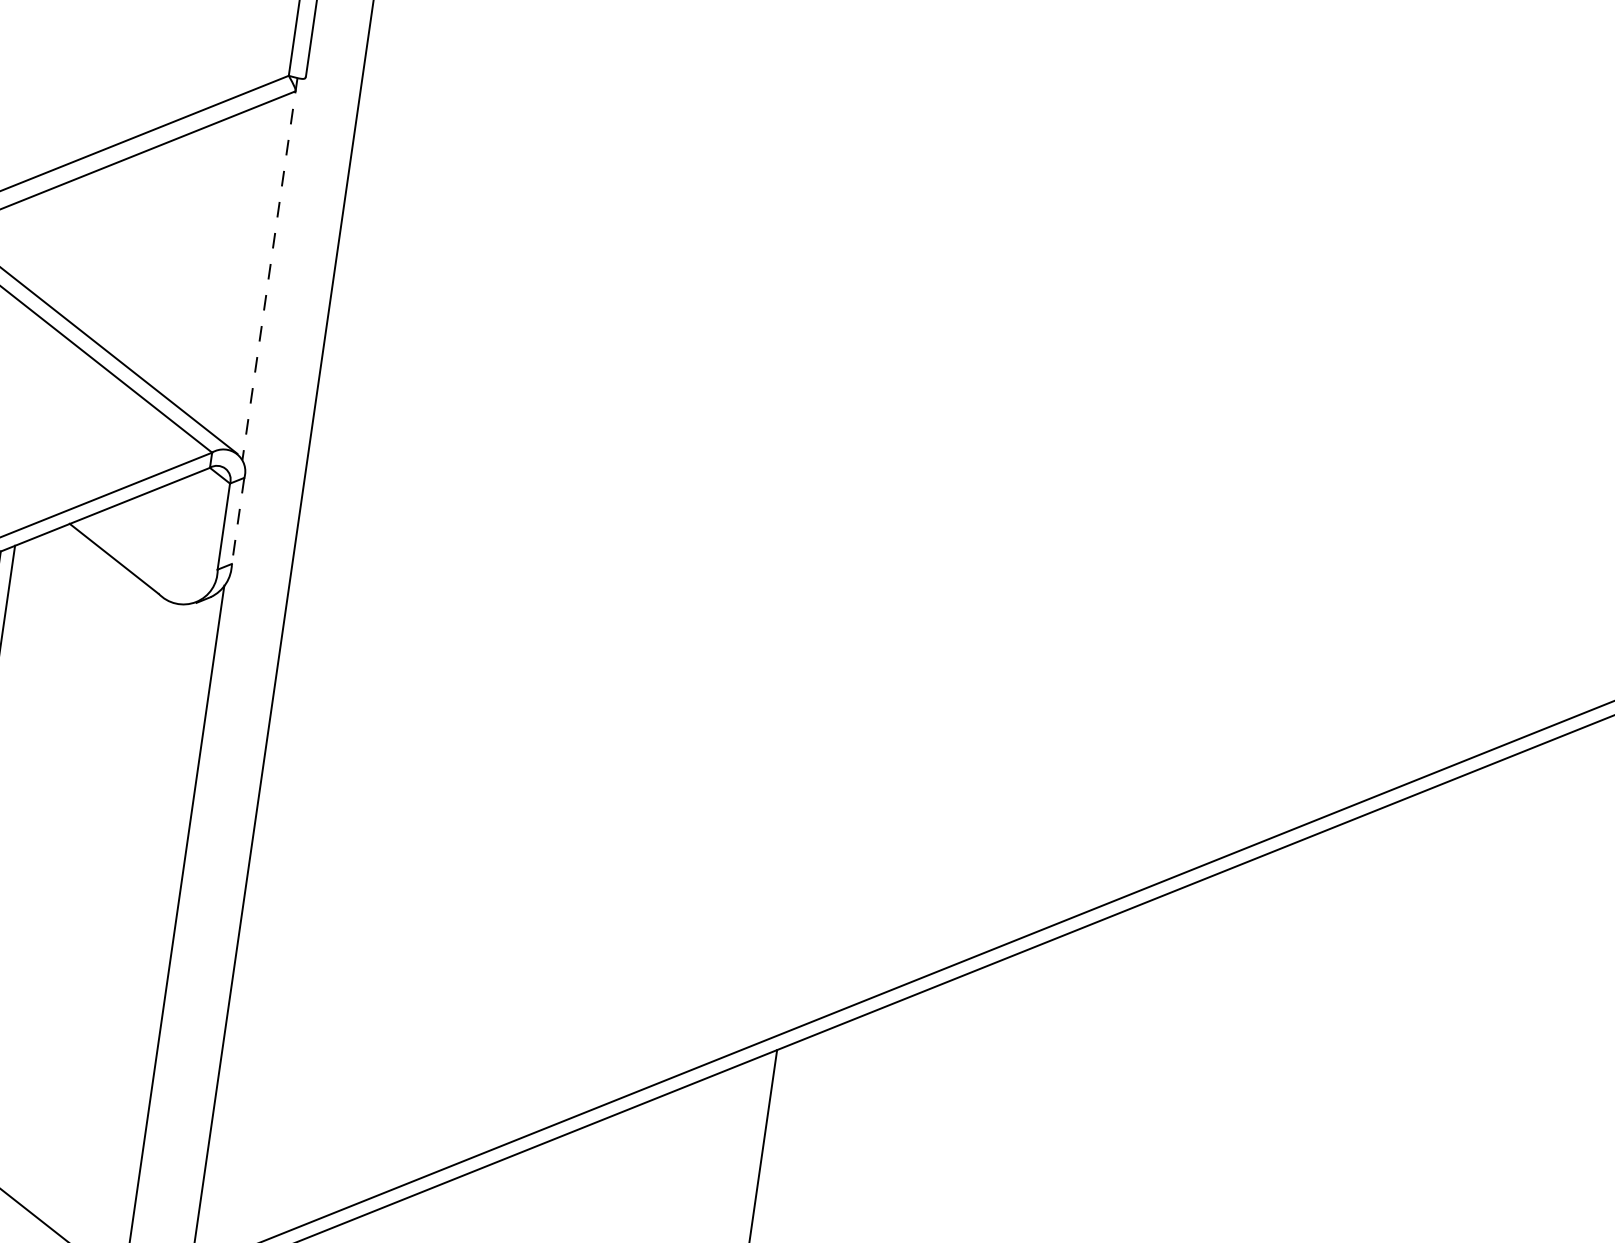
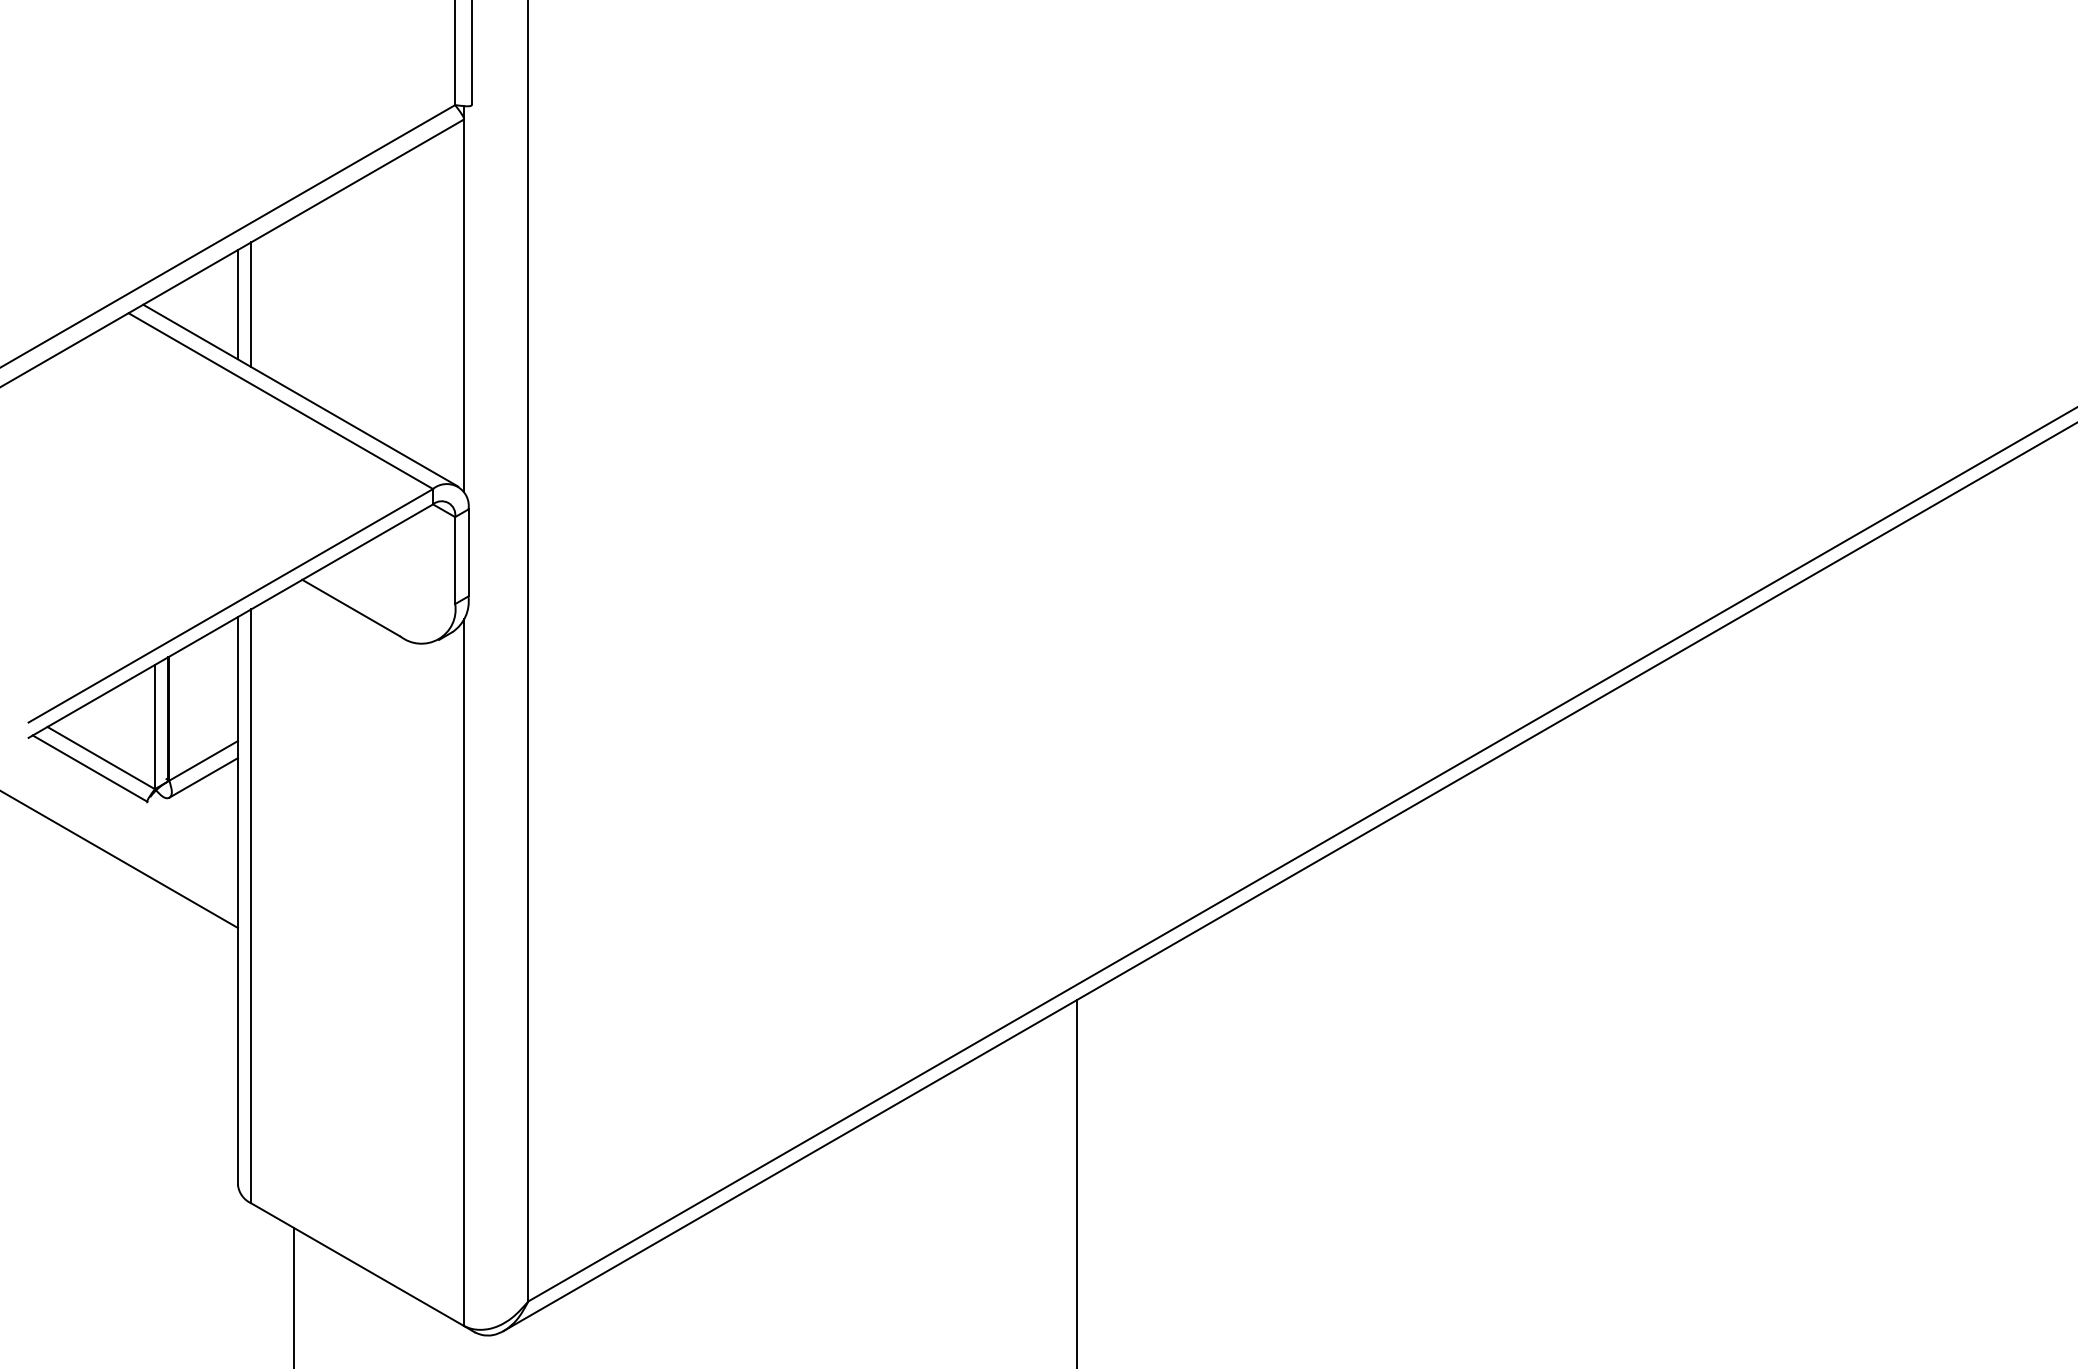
line: (44, 242) -> (237, 304), added
line: (58, 244) -> (251, 304), added
line: (270, 269) -> (464, 299), dashed -> solid
line: (238, 521) -> (468, 553), dashed -> solid

